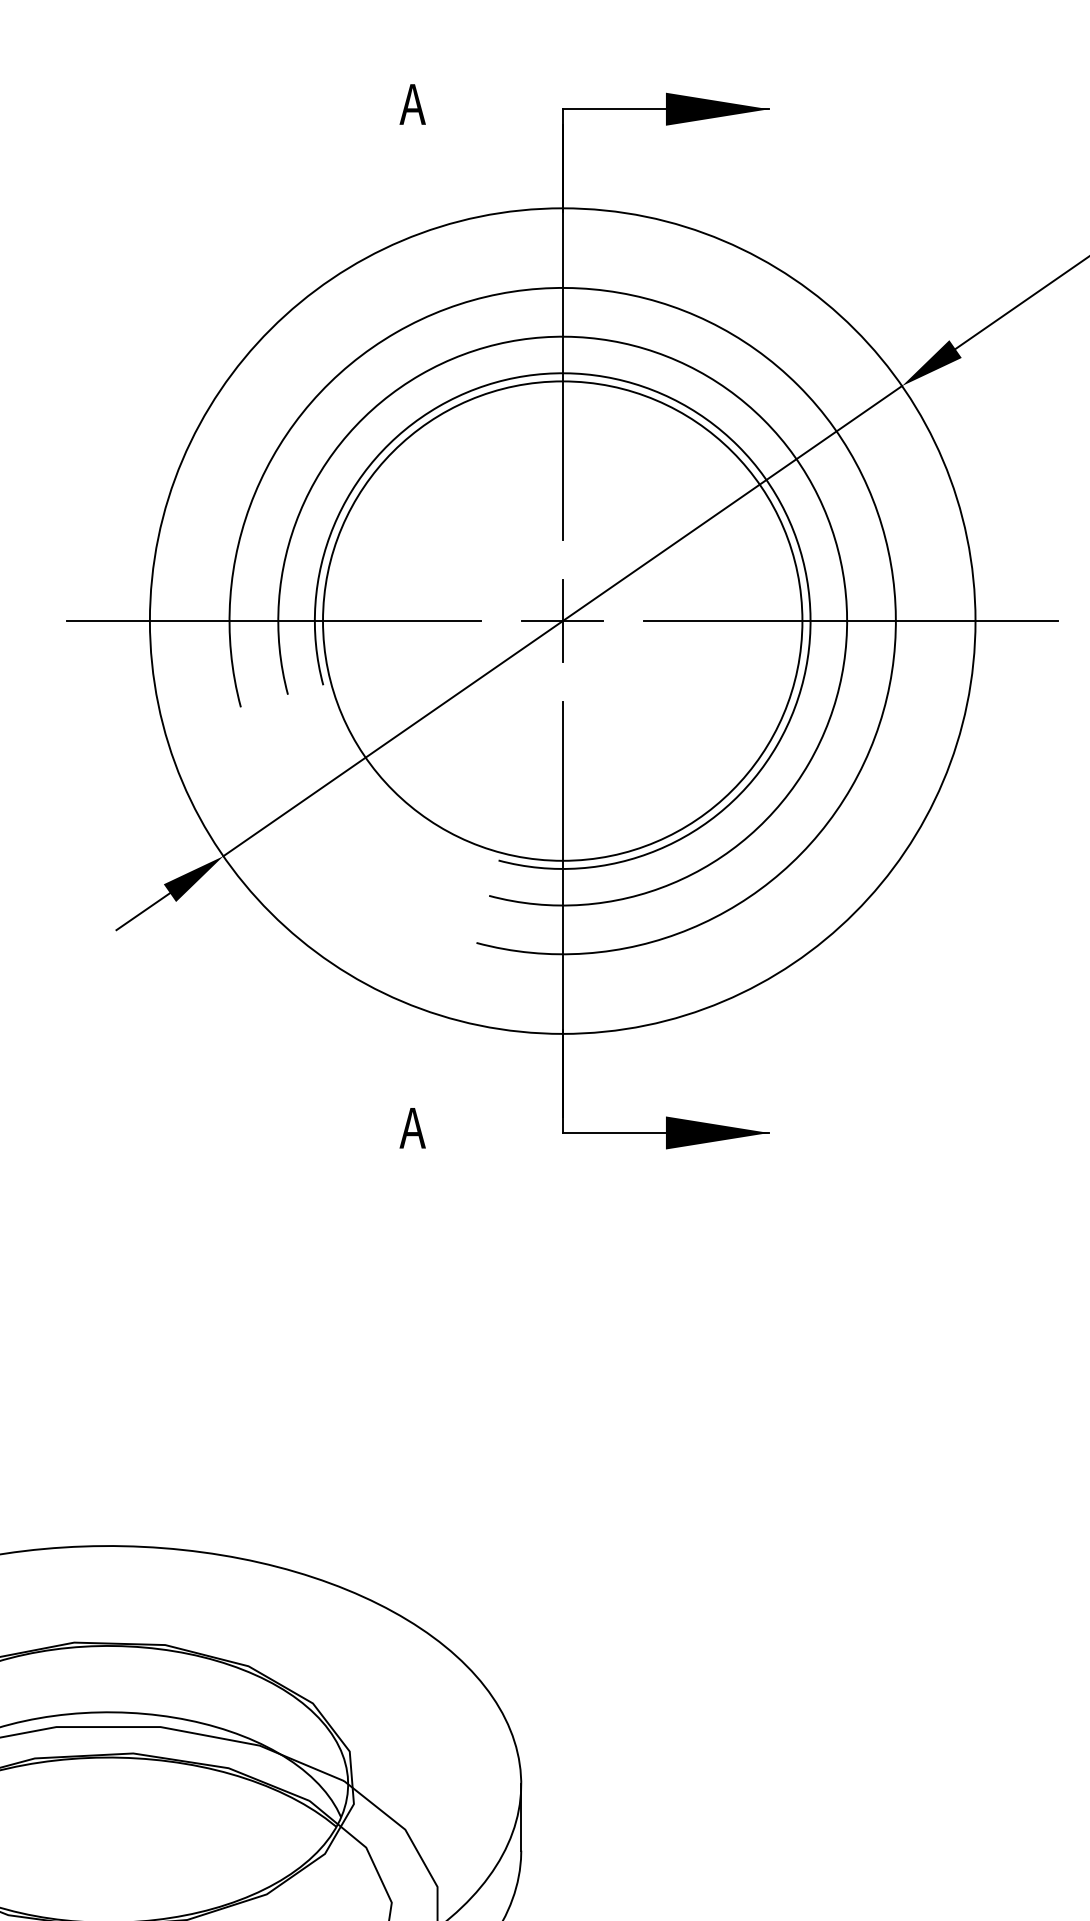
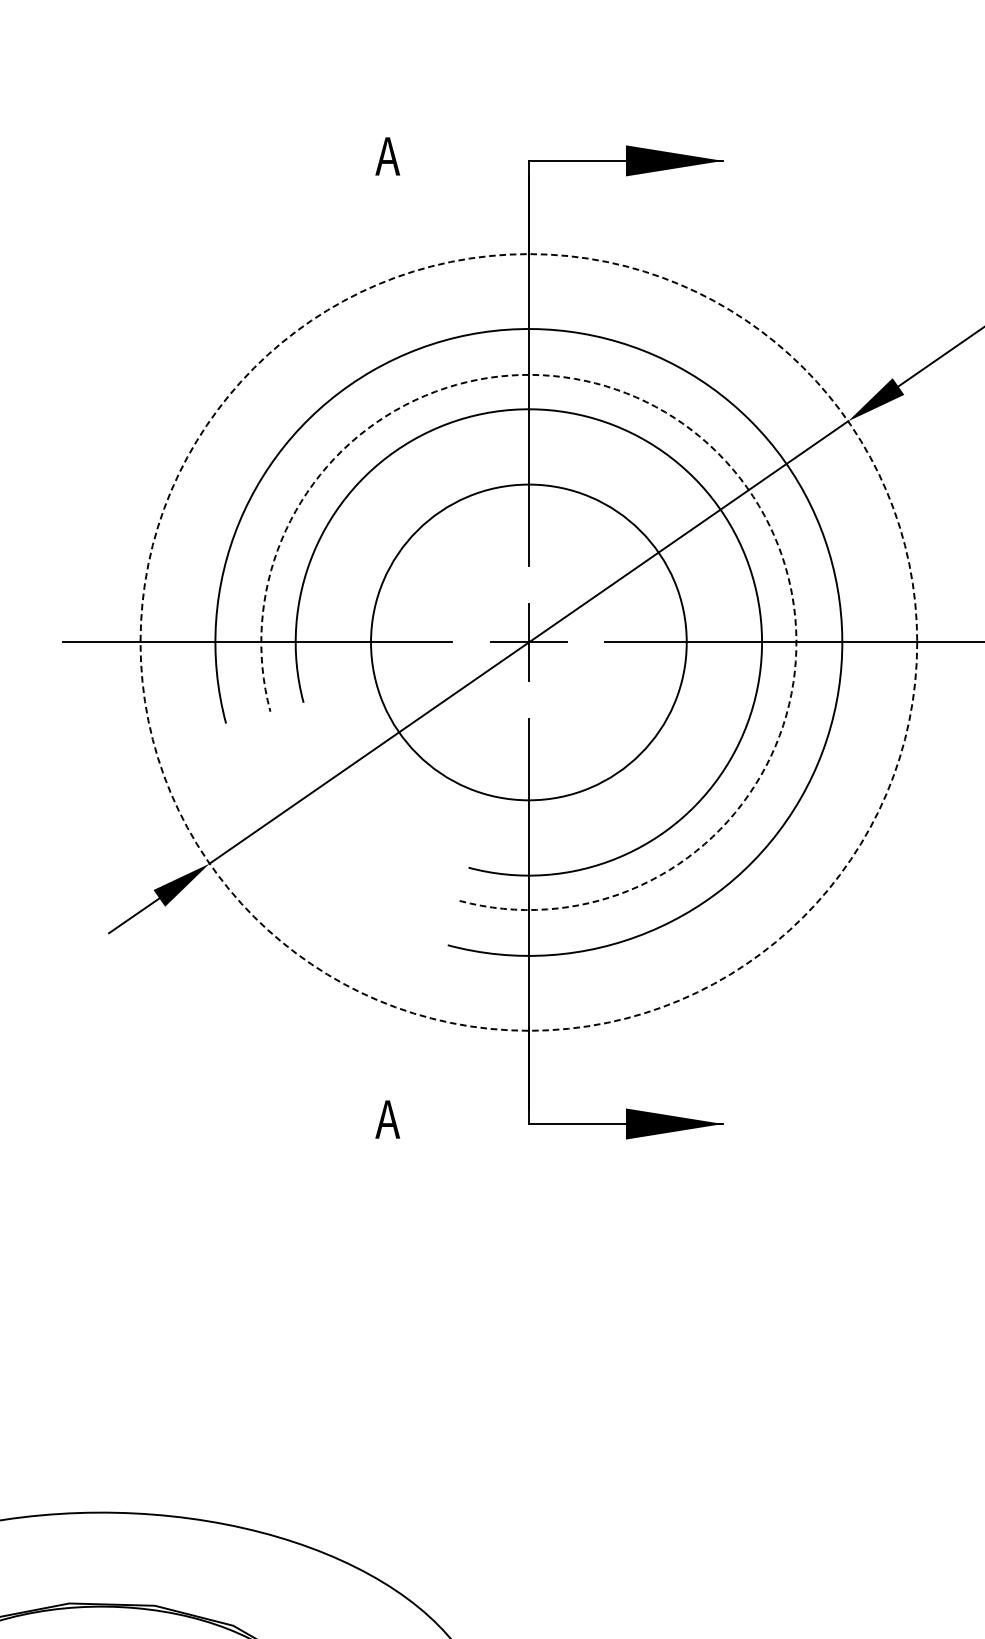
arc: (763, 420) -> (717, 453), solid -> dashed
circle: (562, 620) -> (528, 641), size x0.7
circle: (562, 620) -> (528, 641), solid -> dashed

